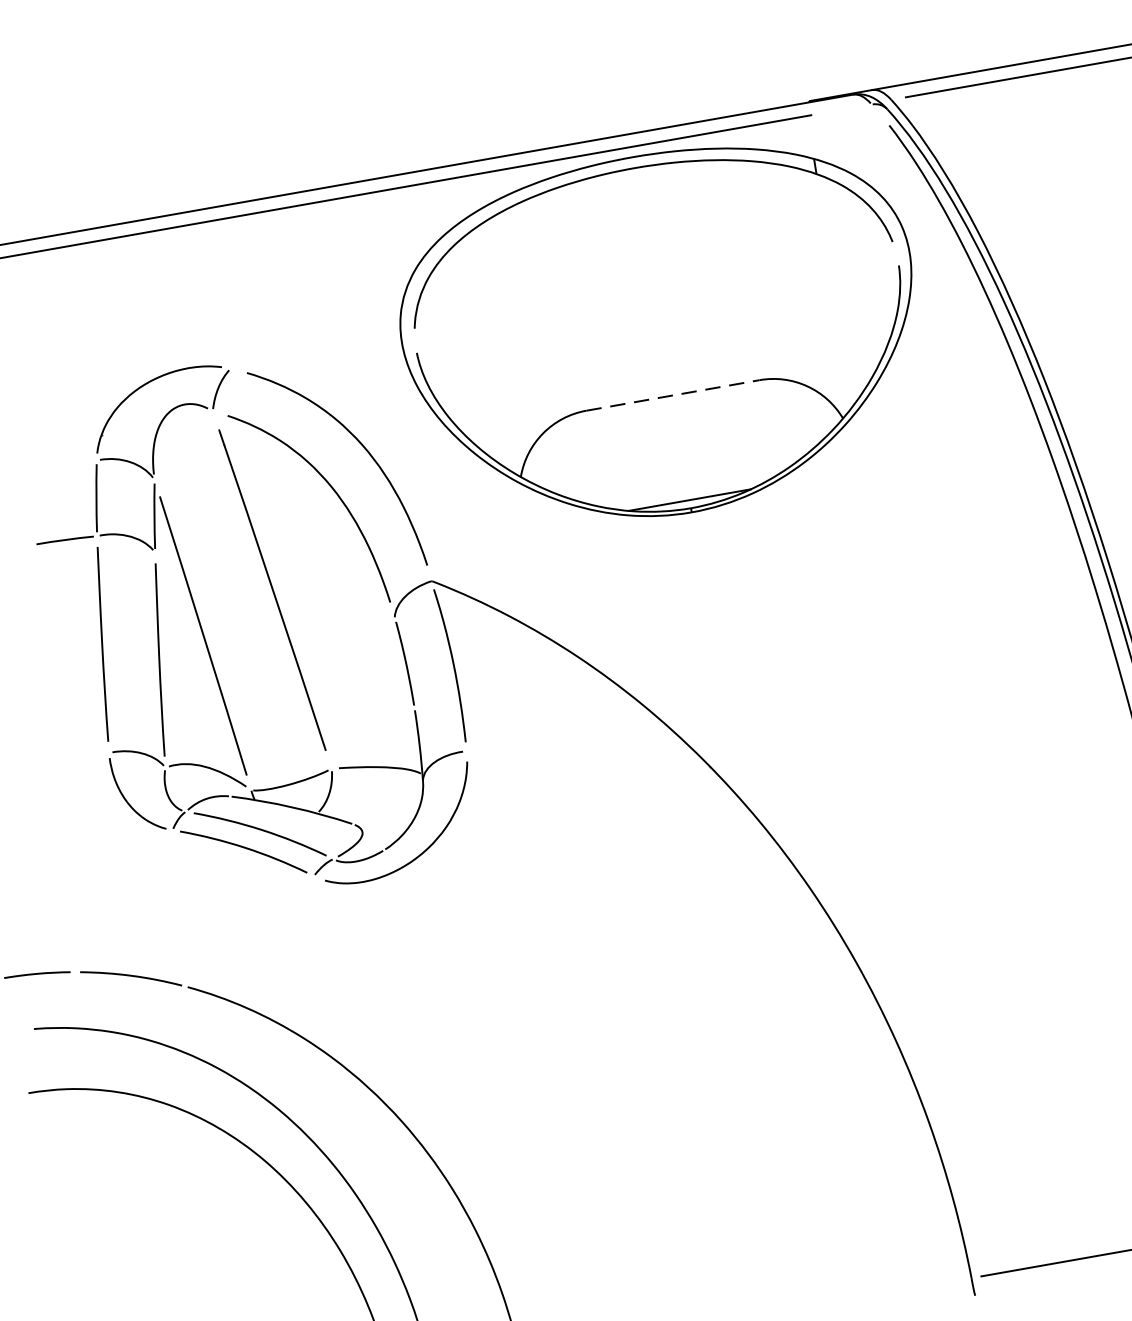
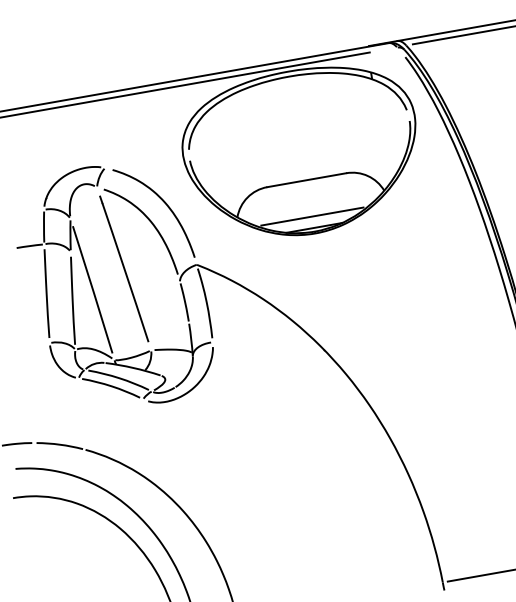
line: (674, 396) -> (307, 180), dashed -> solid
line: (685, 475) -> (312, 216), added

